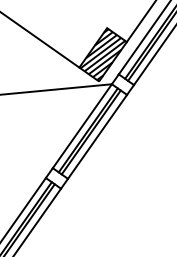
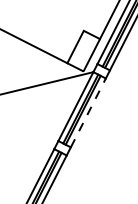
hatch: (102, 53) -> (83, 50), removed
line: (97, 136) -> (88, 112), solid -> dashed

